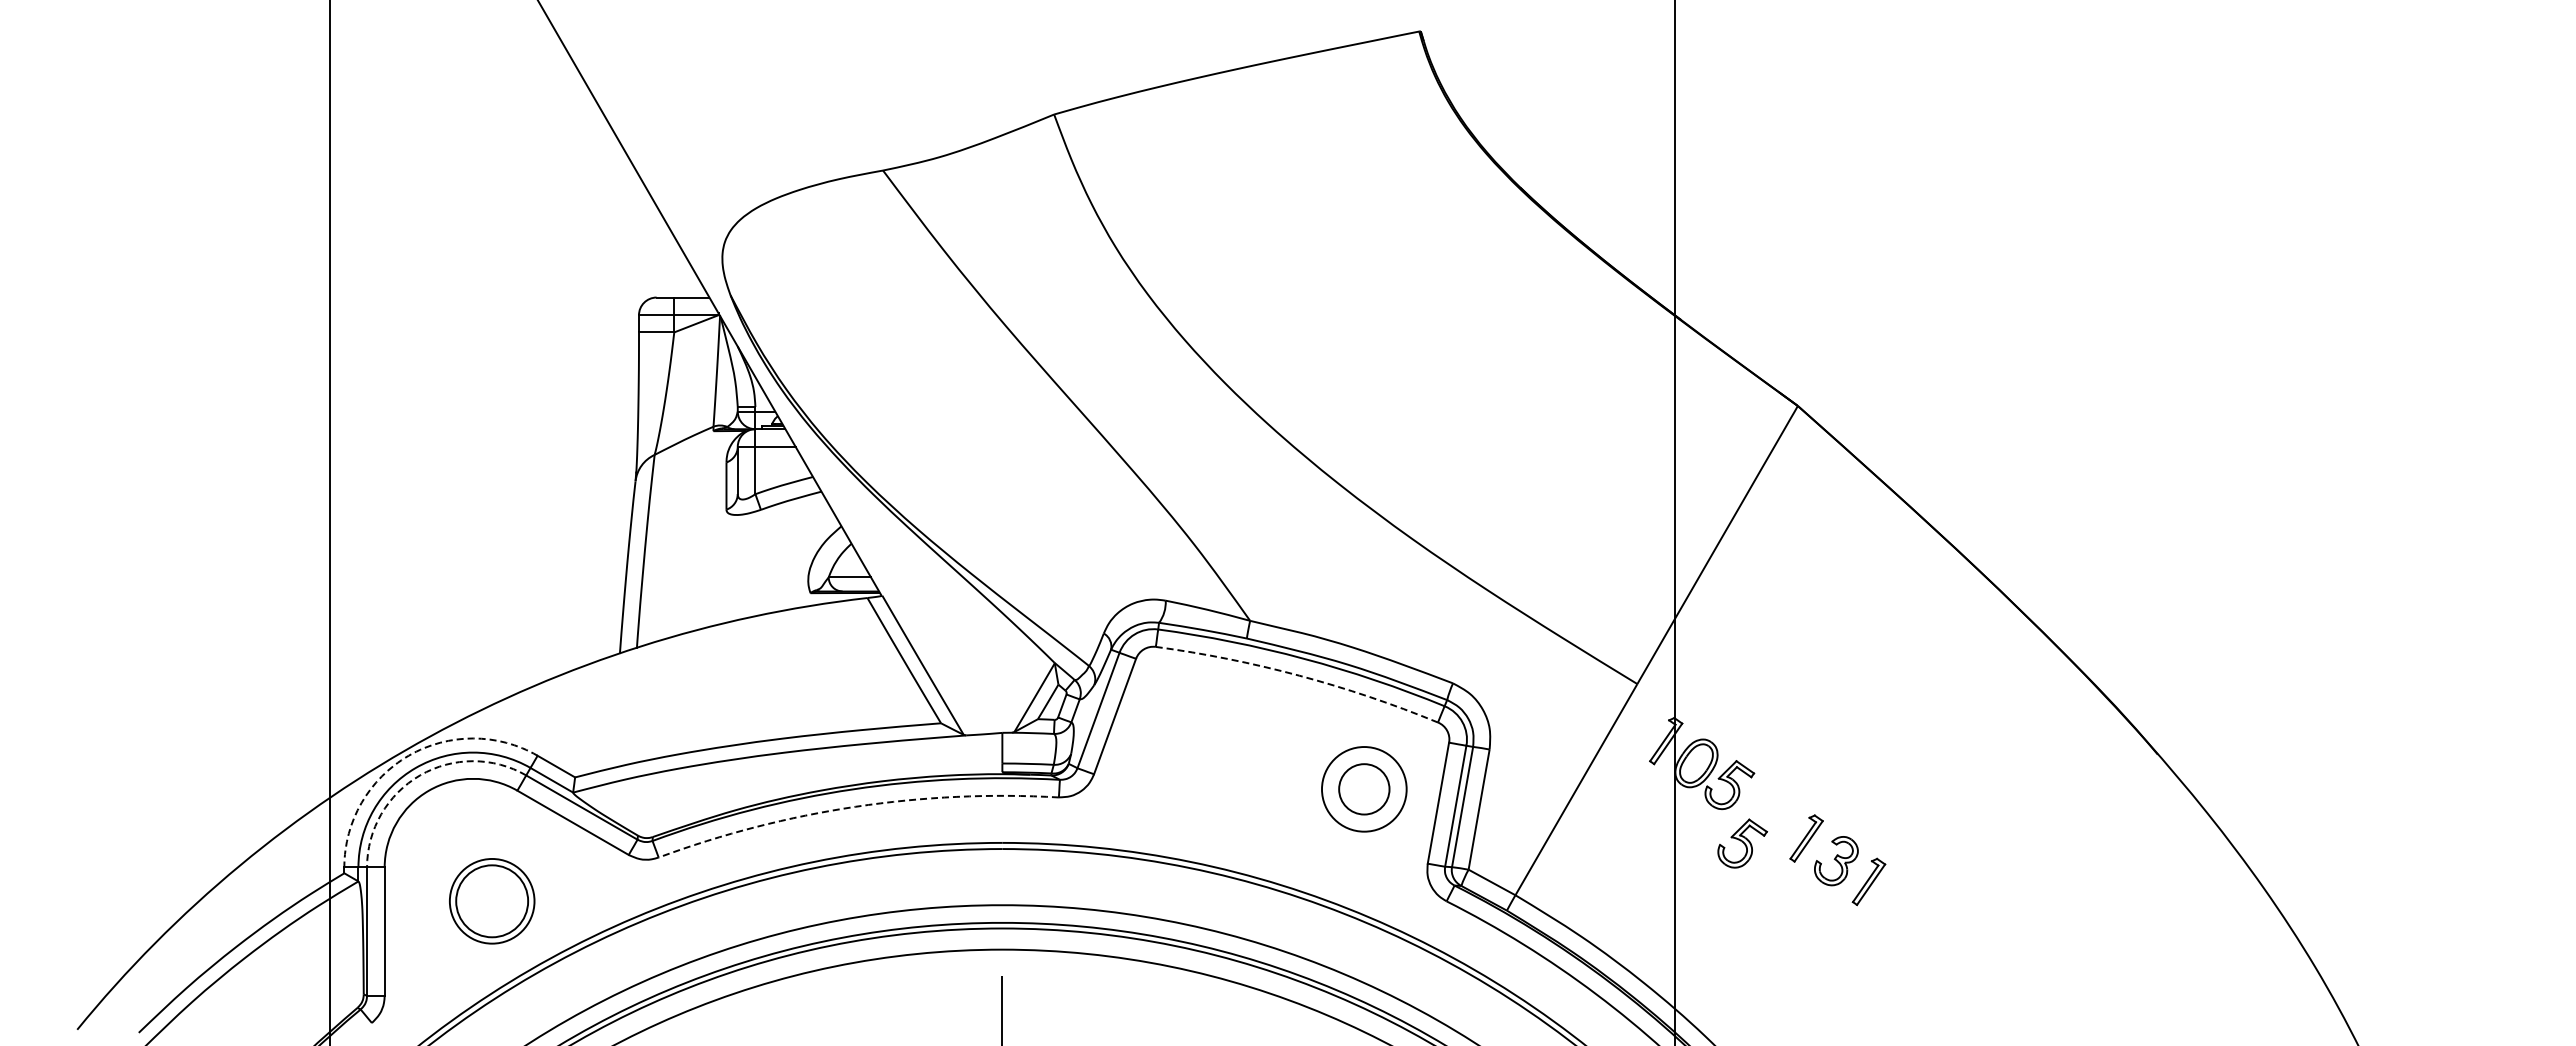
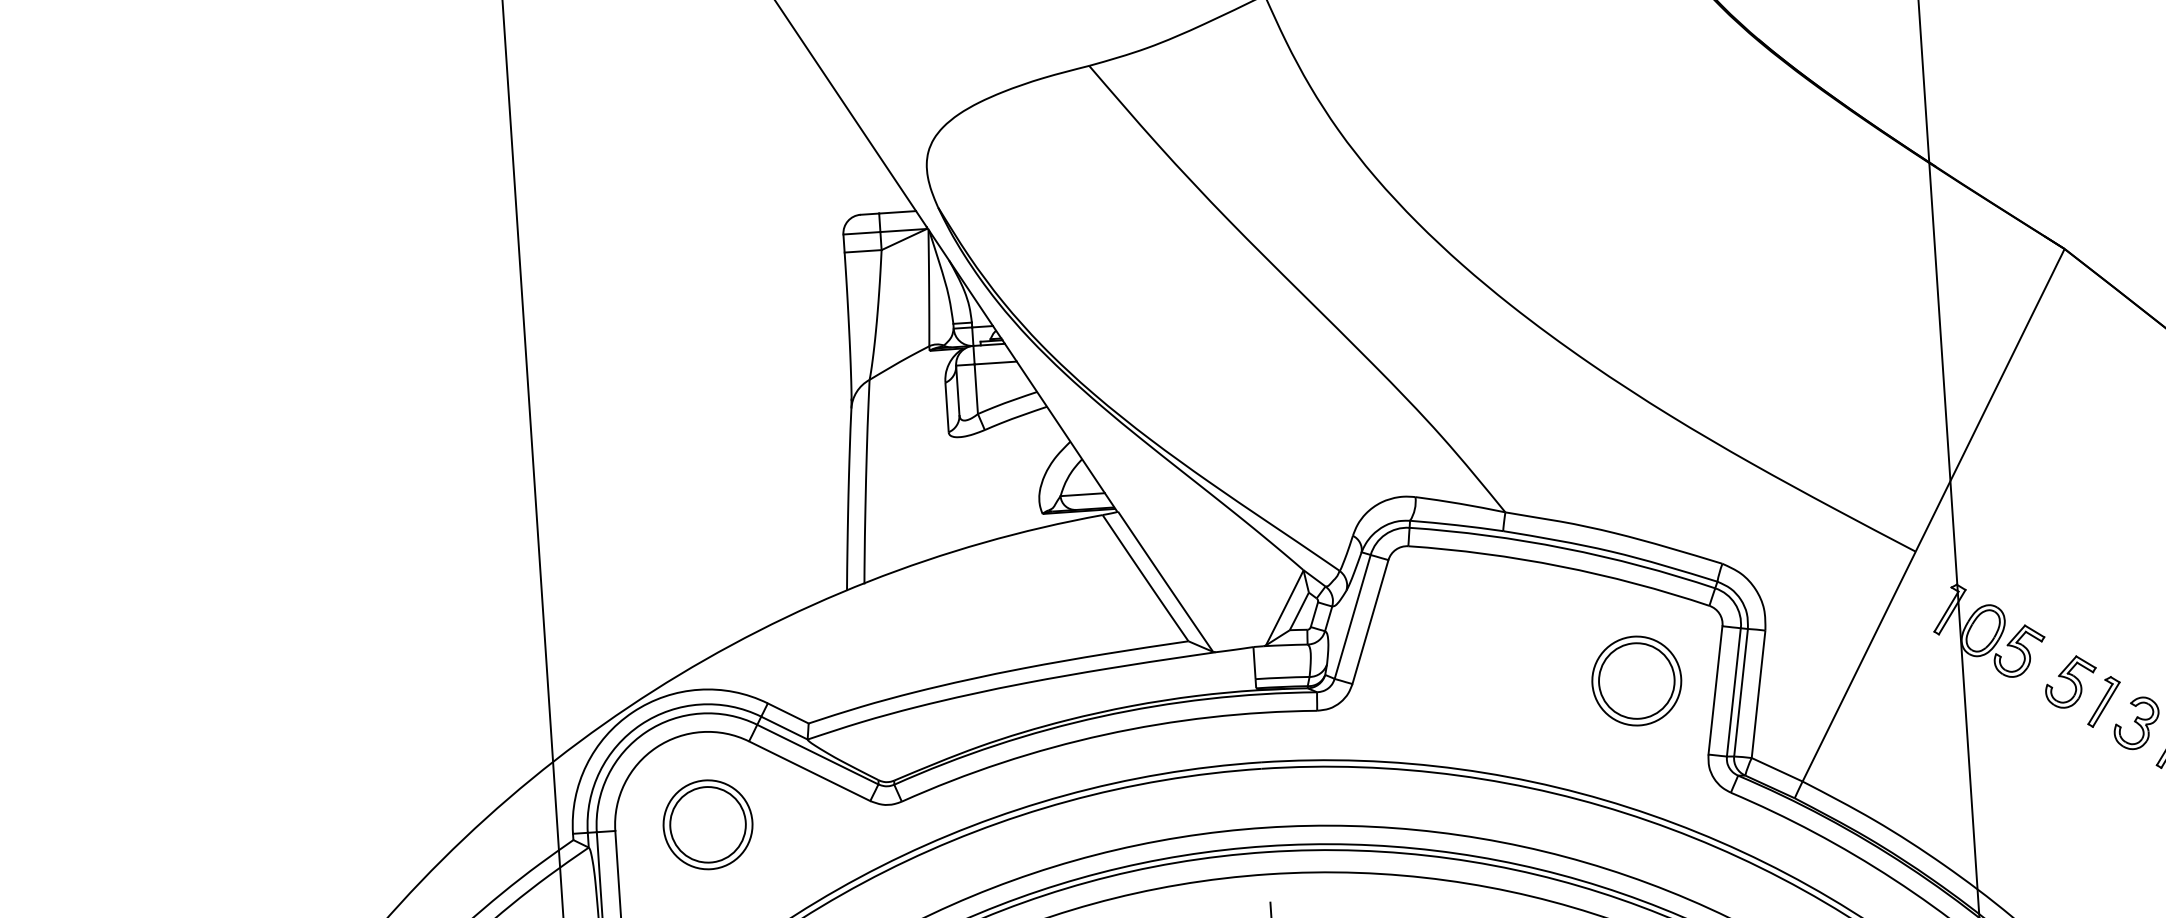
arc: (1299, 675) -> (1560, 566), dashed -> solid
arc: (408, 755) -> (632, 712), dashed -> solid
arc: (420, 775) -> (646, 732), dashed -> solid
circle: (1364, 789) -> (1637, 681), size x1.43
arc: (855, 806) -> (1104, 734), dashed -> solid
part: (1742, 843) -> (2070, 681), moved
part: (492, 901) -> (708, 825), moved

